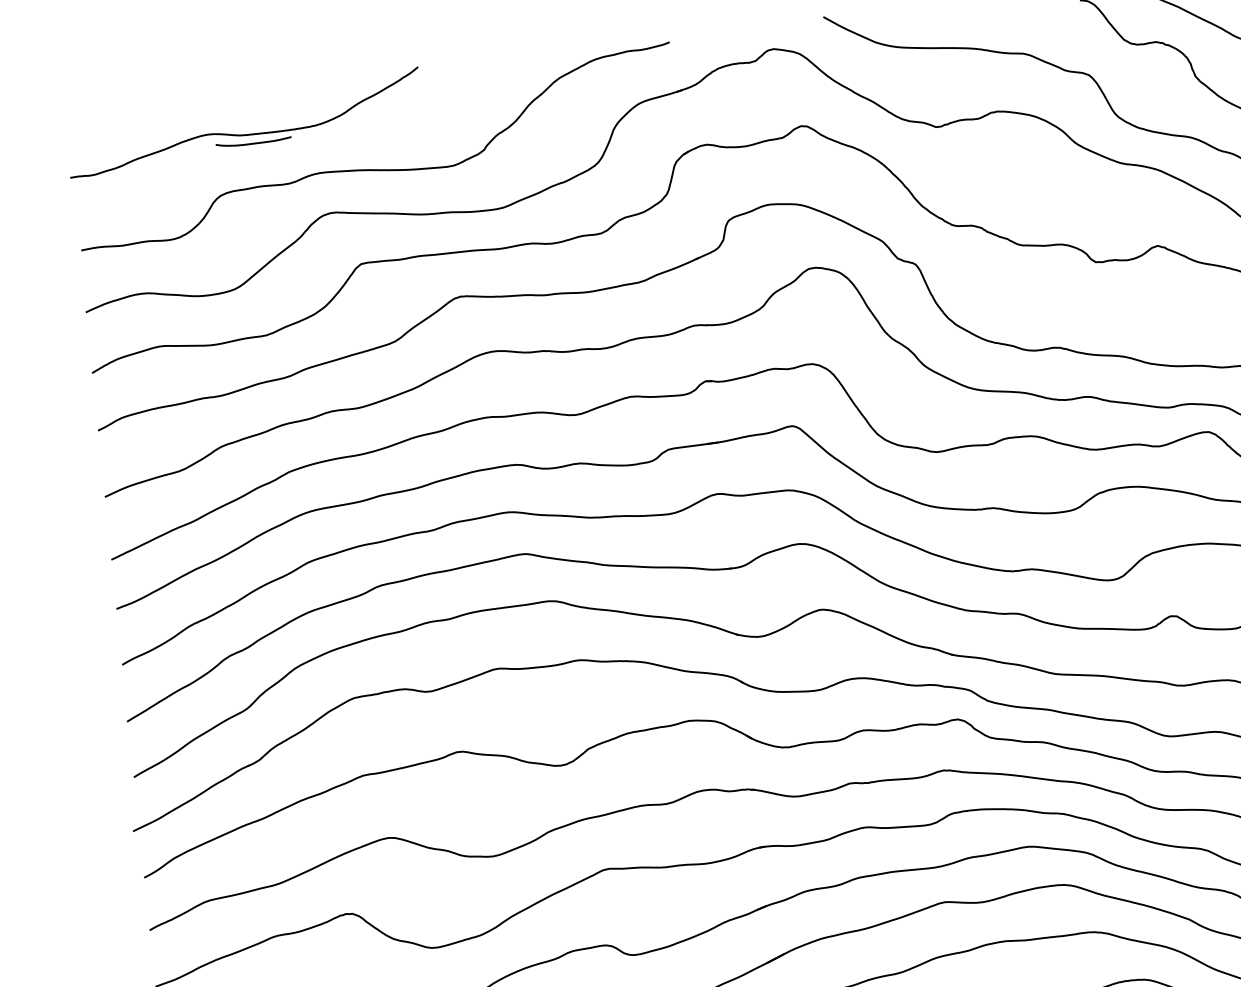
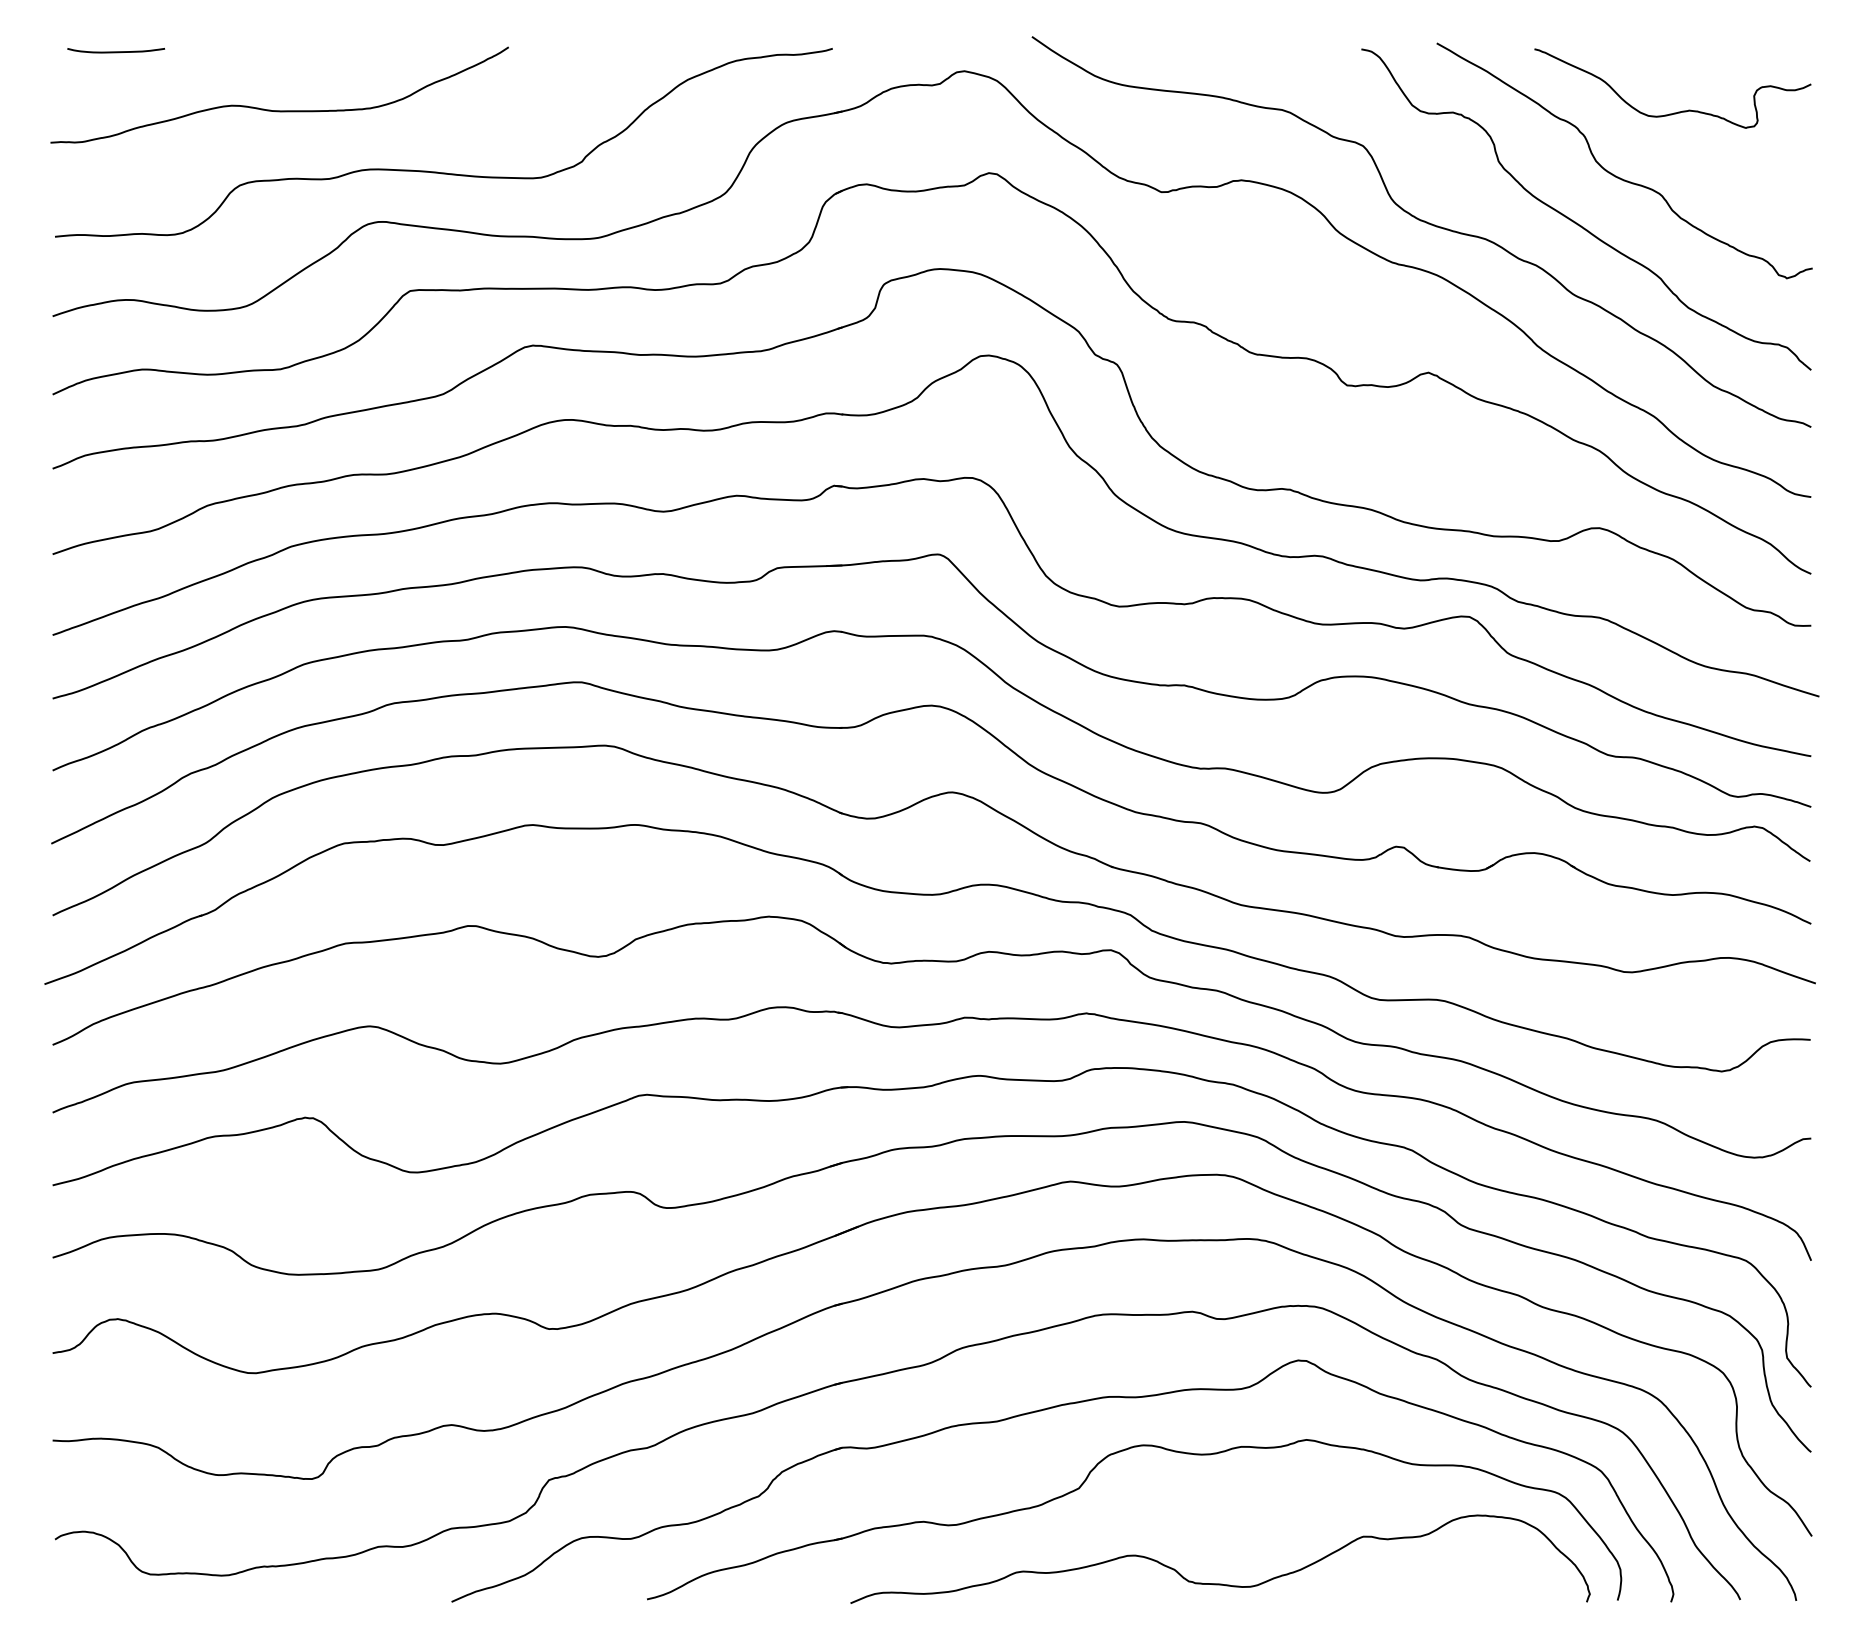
curve: (254, 143) -> (116, 51), moved

